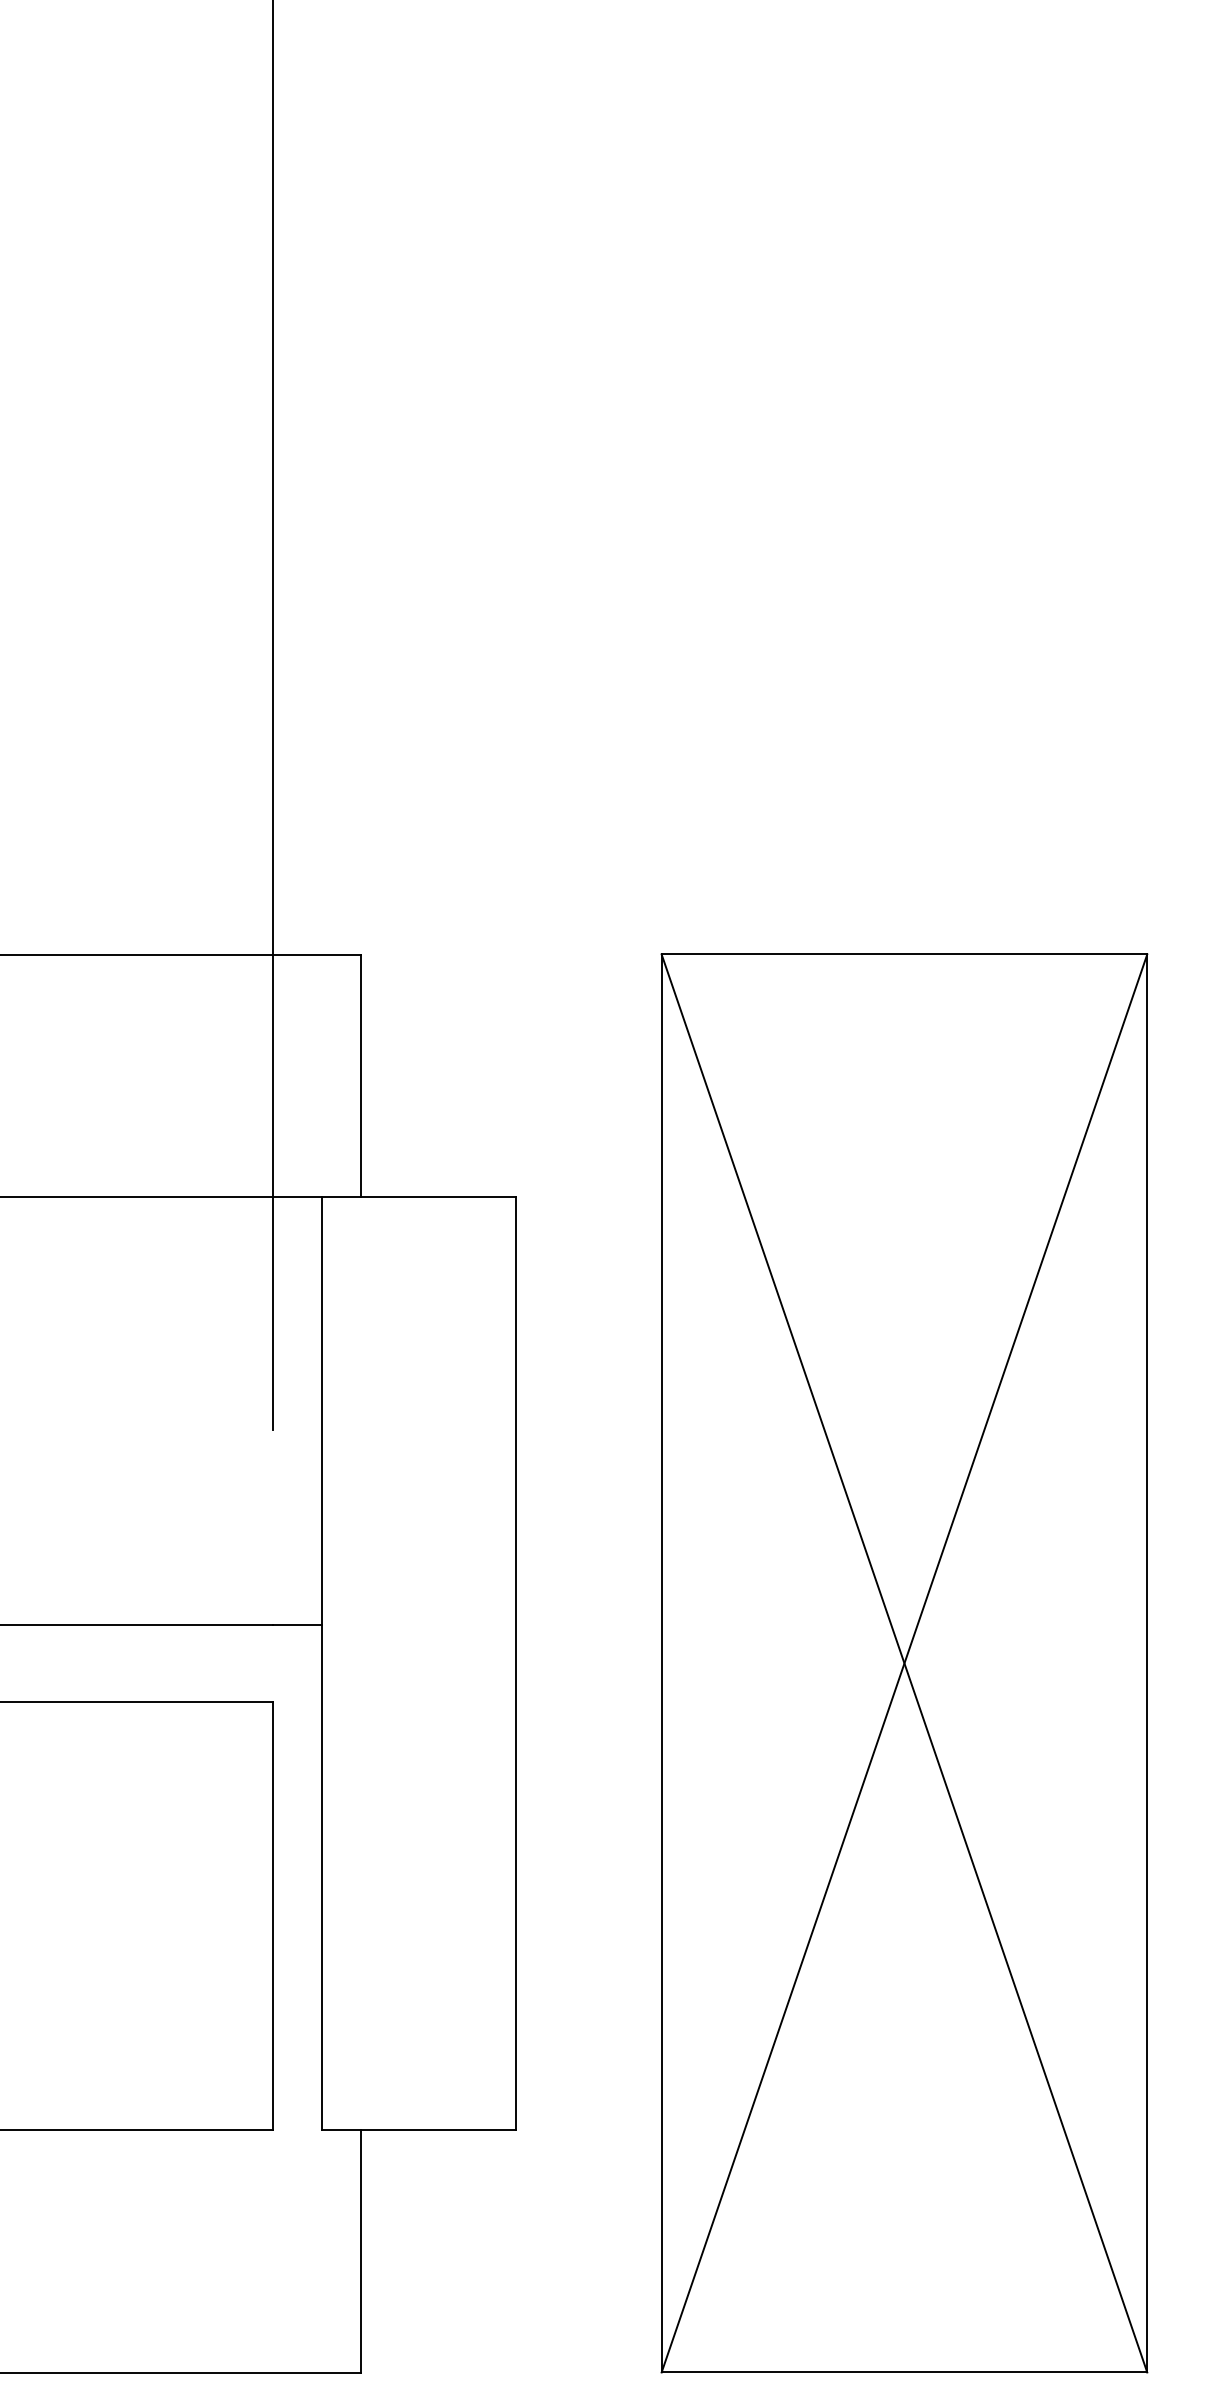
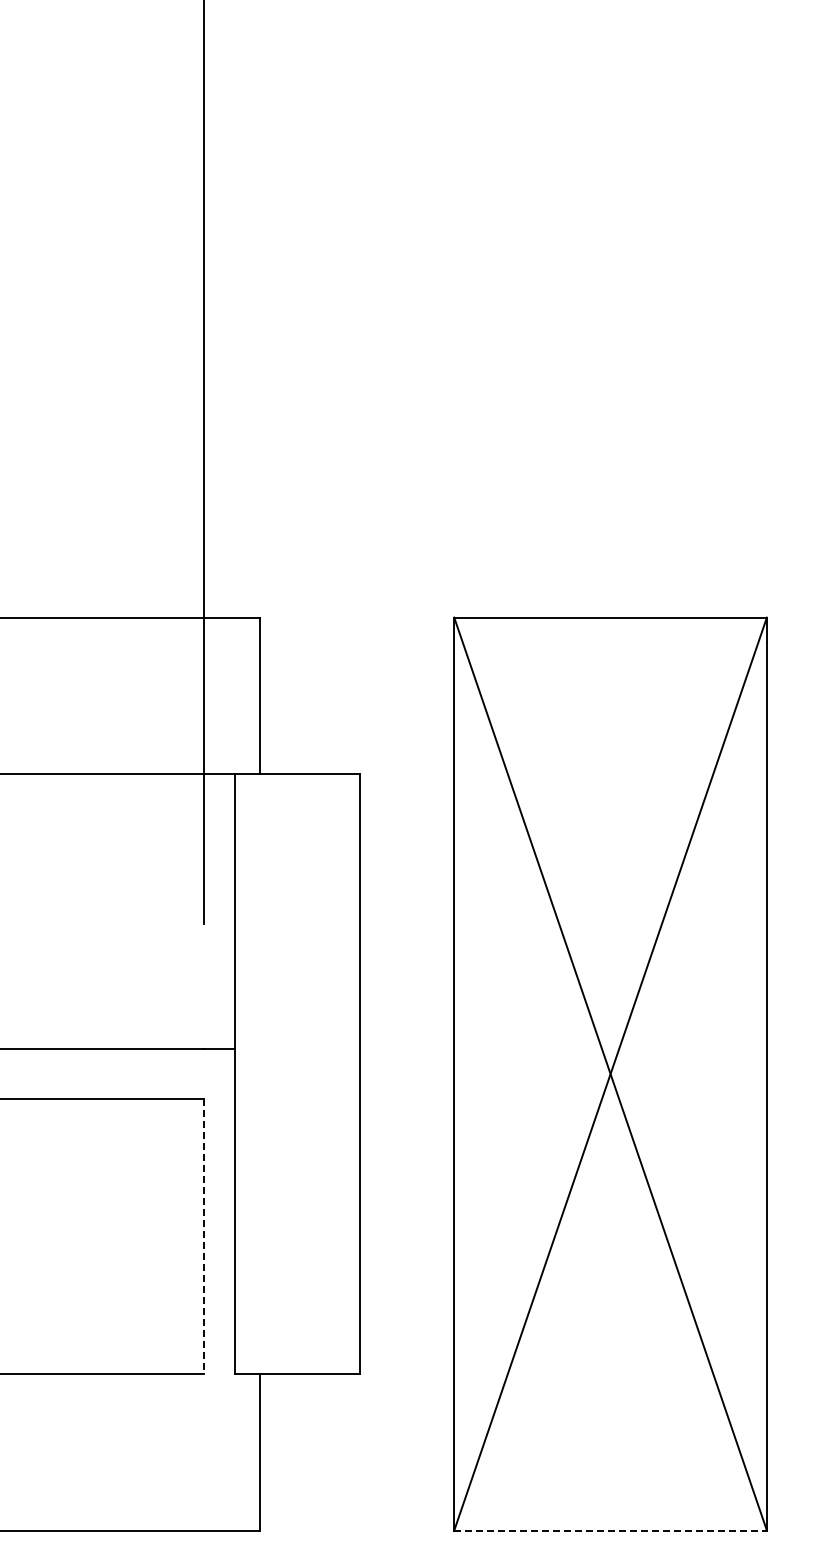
line: (273, 1915) -> (204, 1236), solid -> dashed
line: (905, 2372) -> (611, 1530), solid -> dashed

